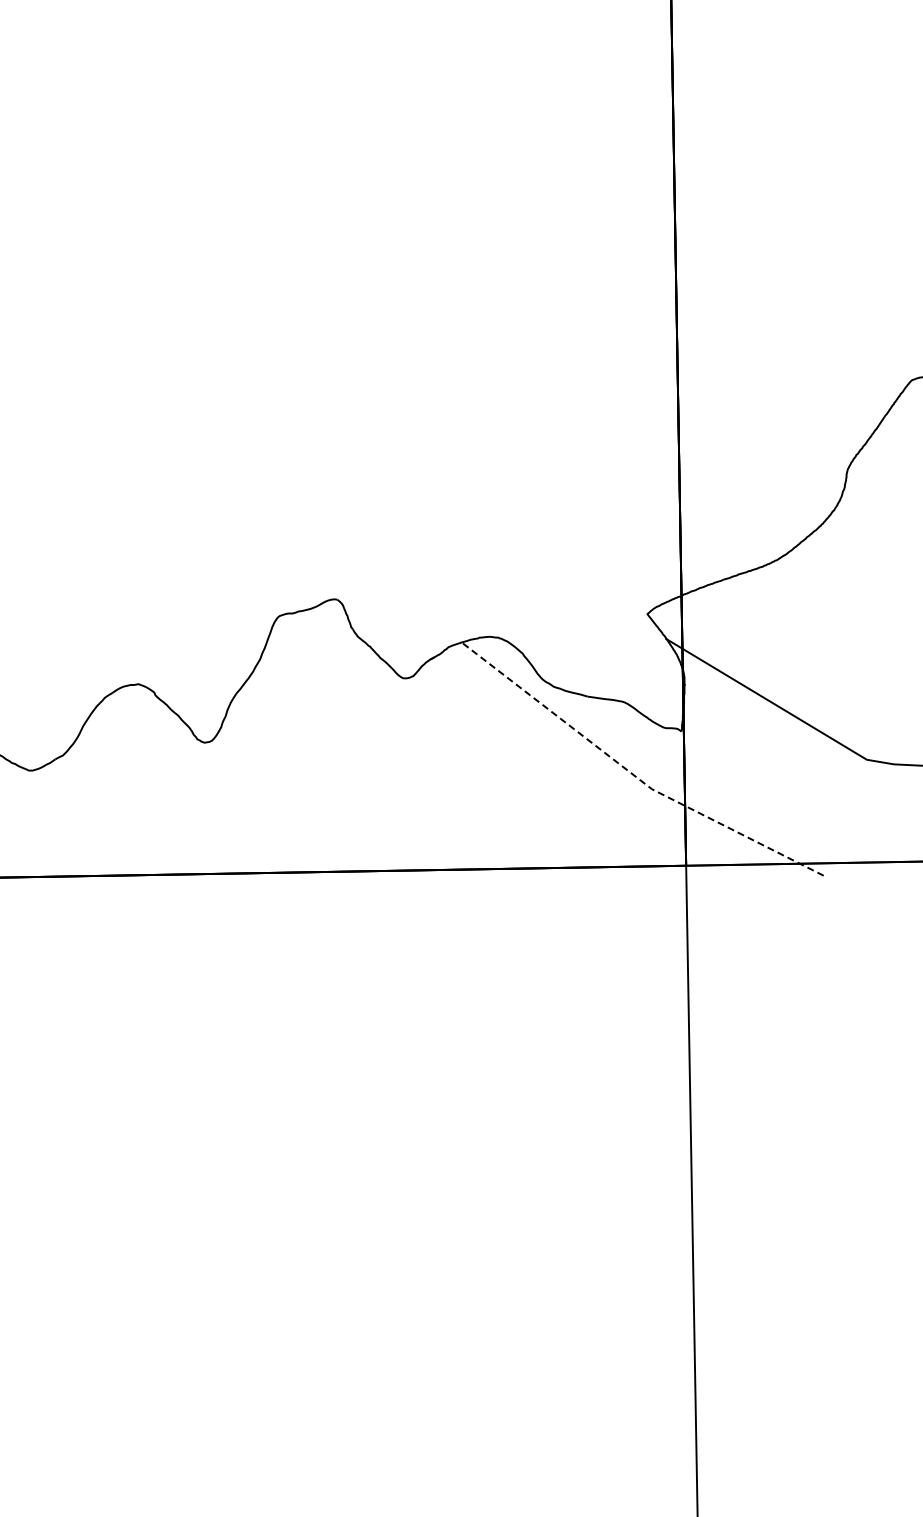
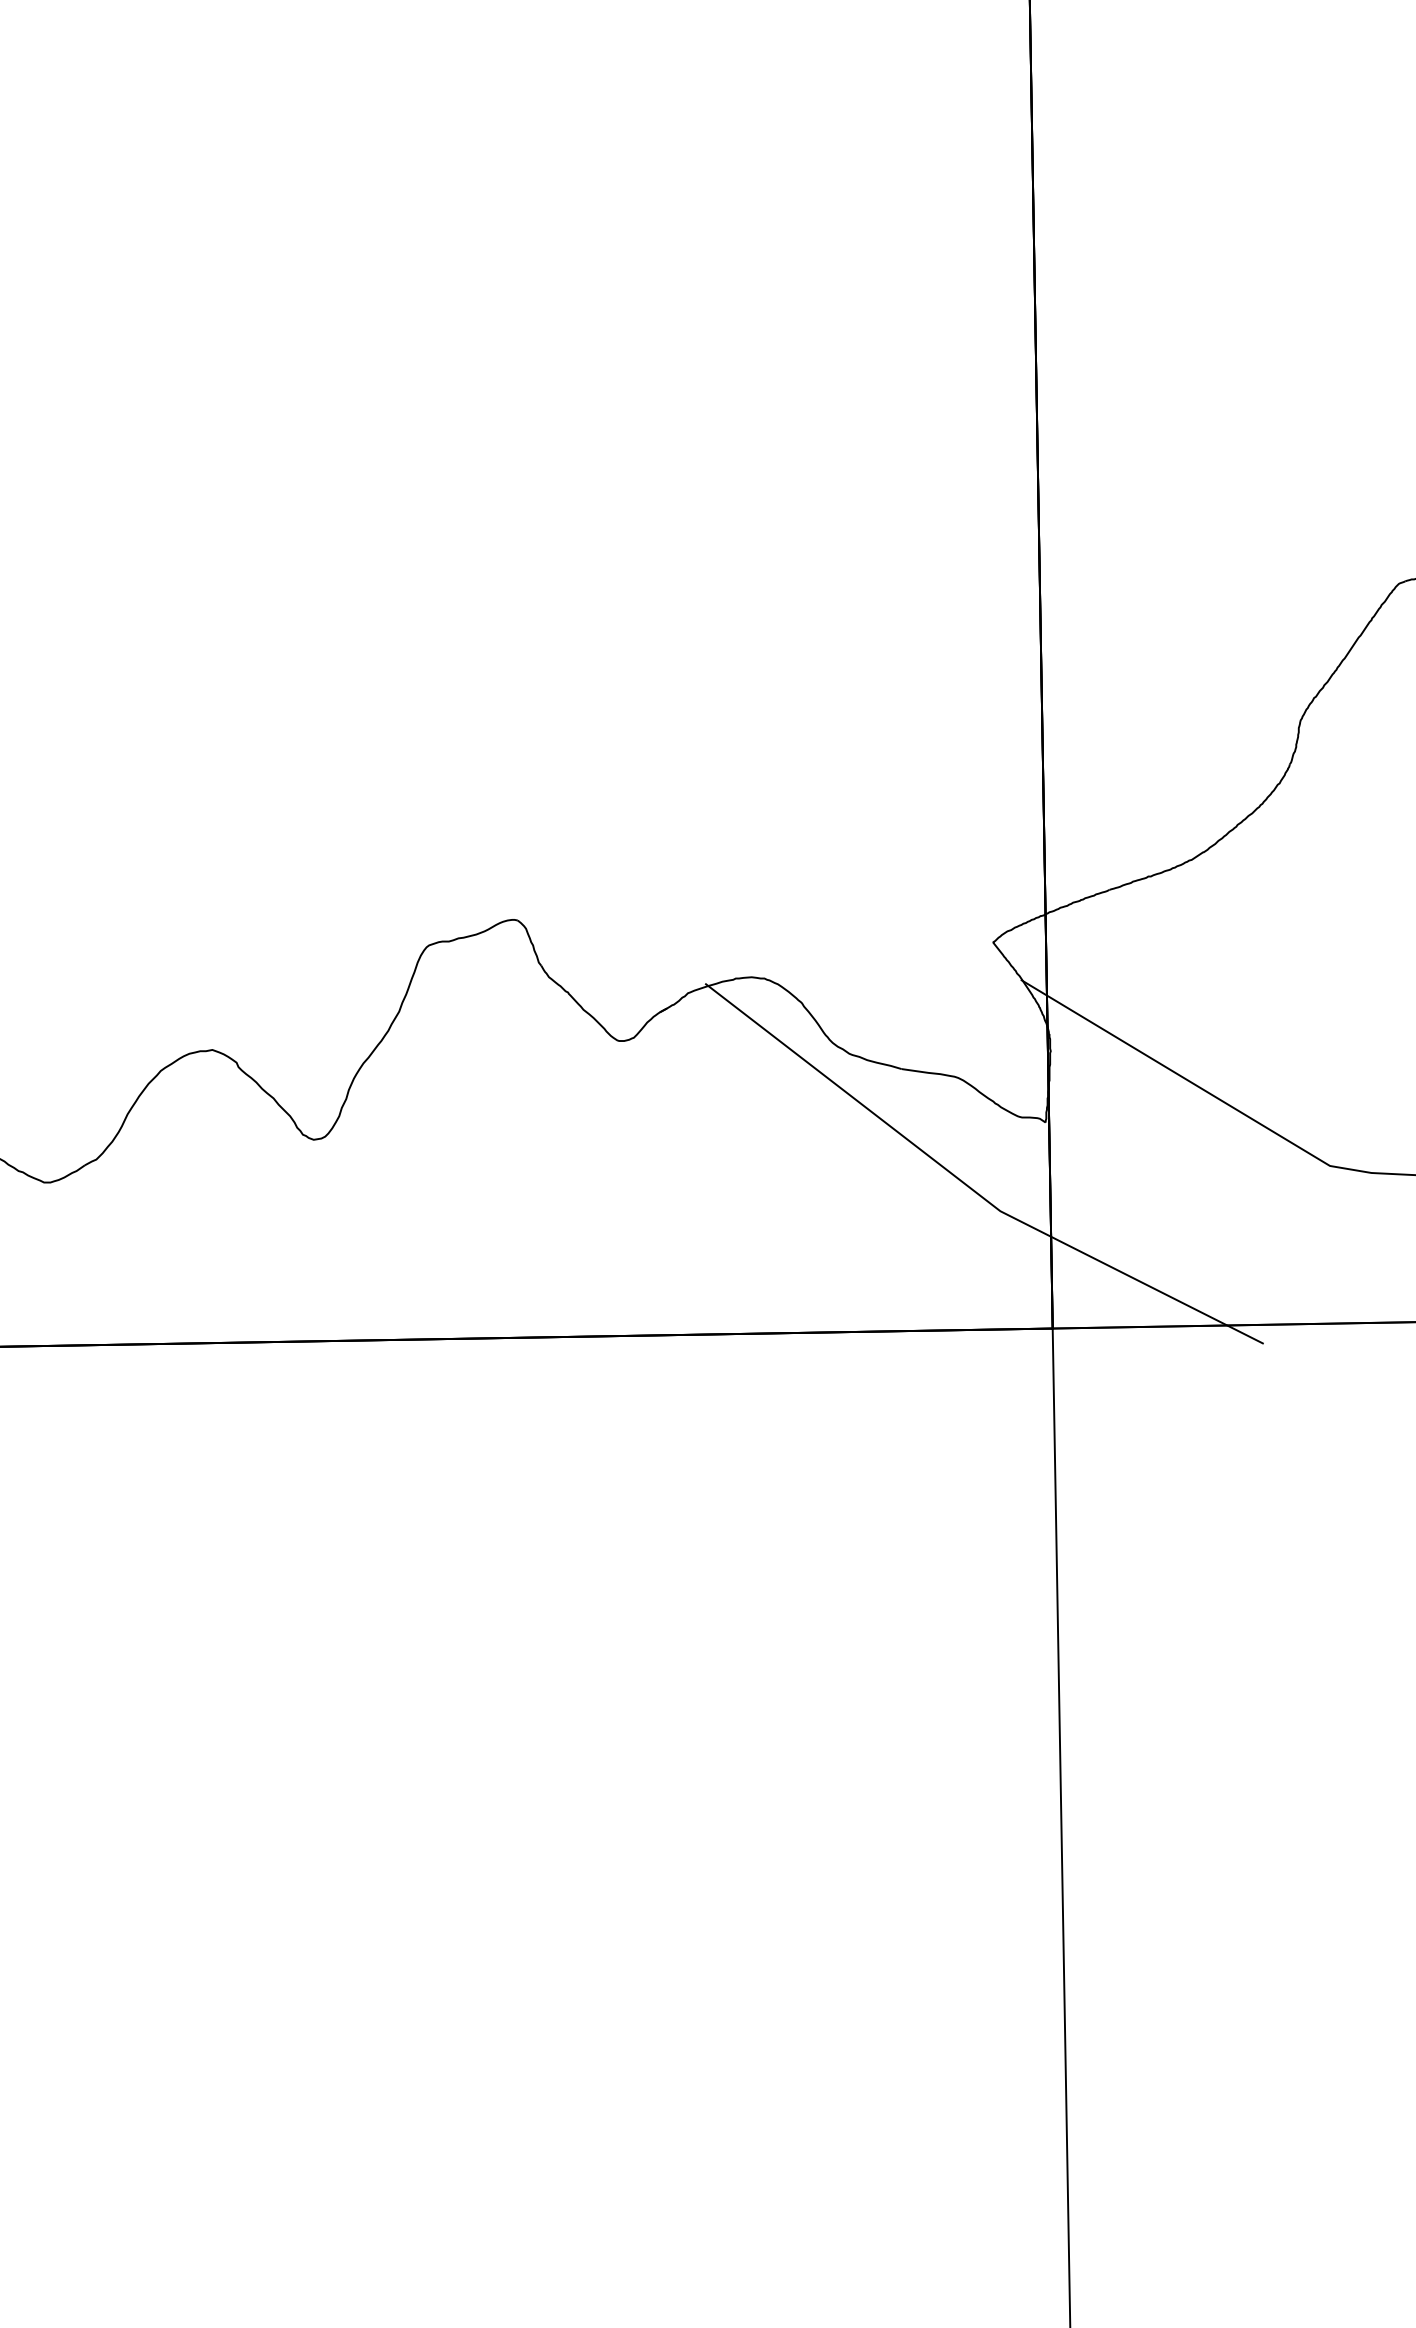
line: (632, 774) -> (970, 1188), dashed -> solid

